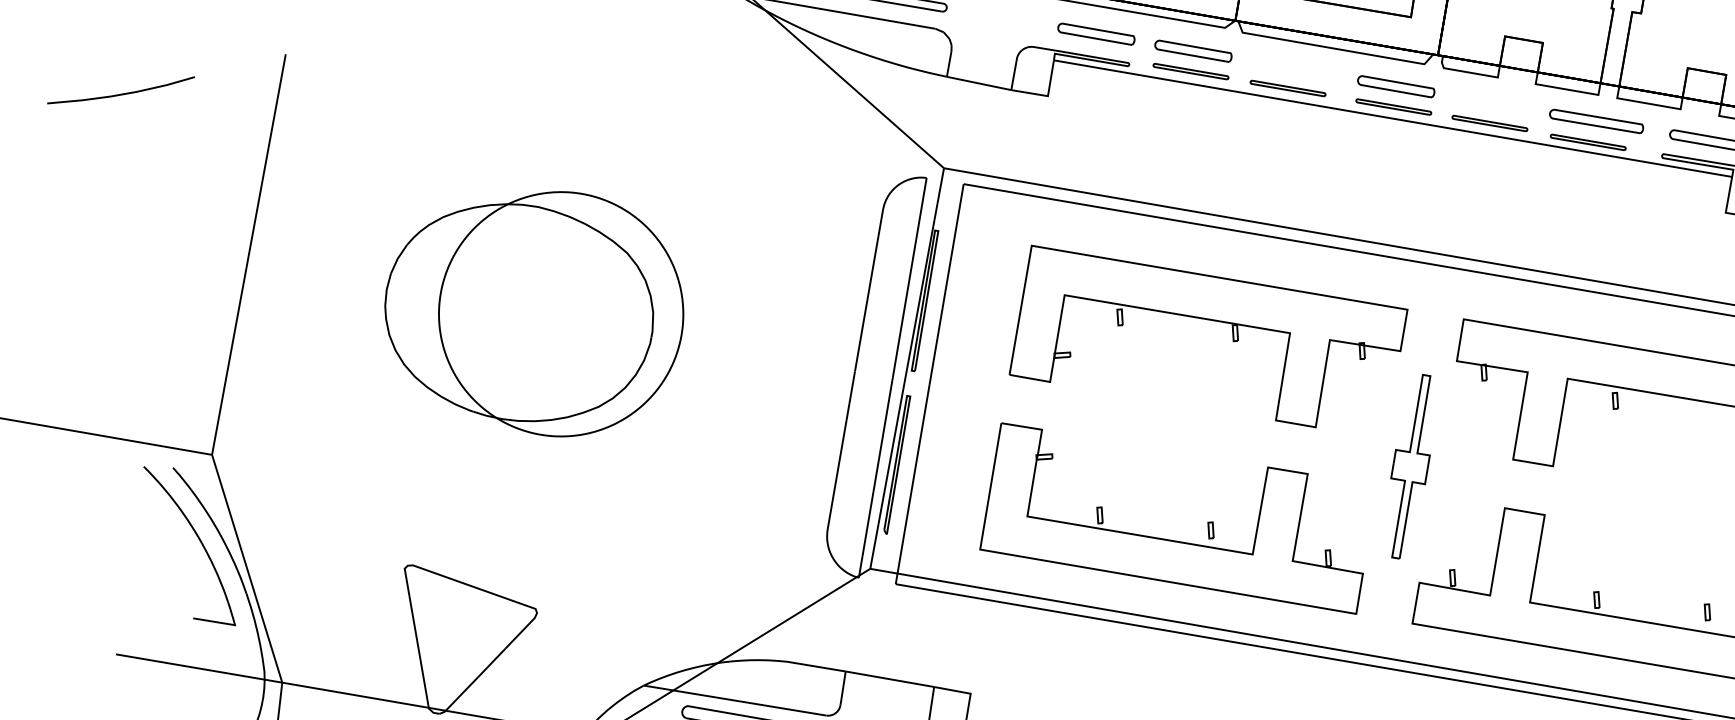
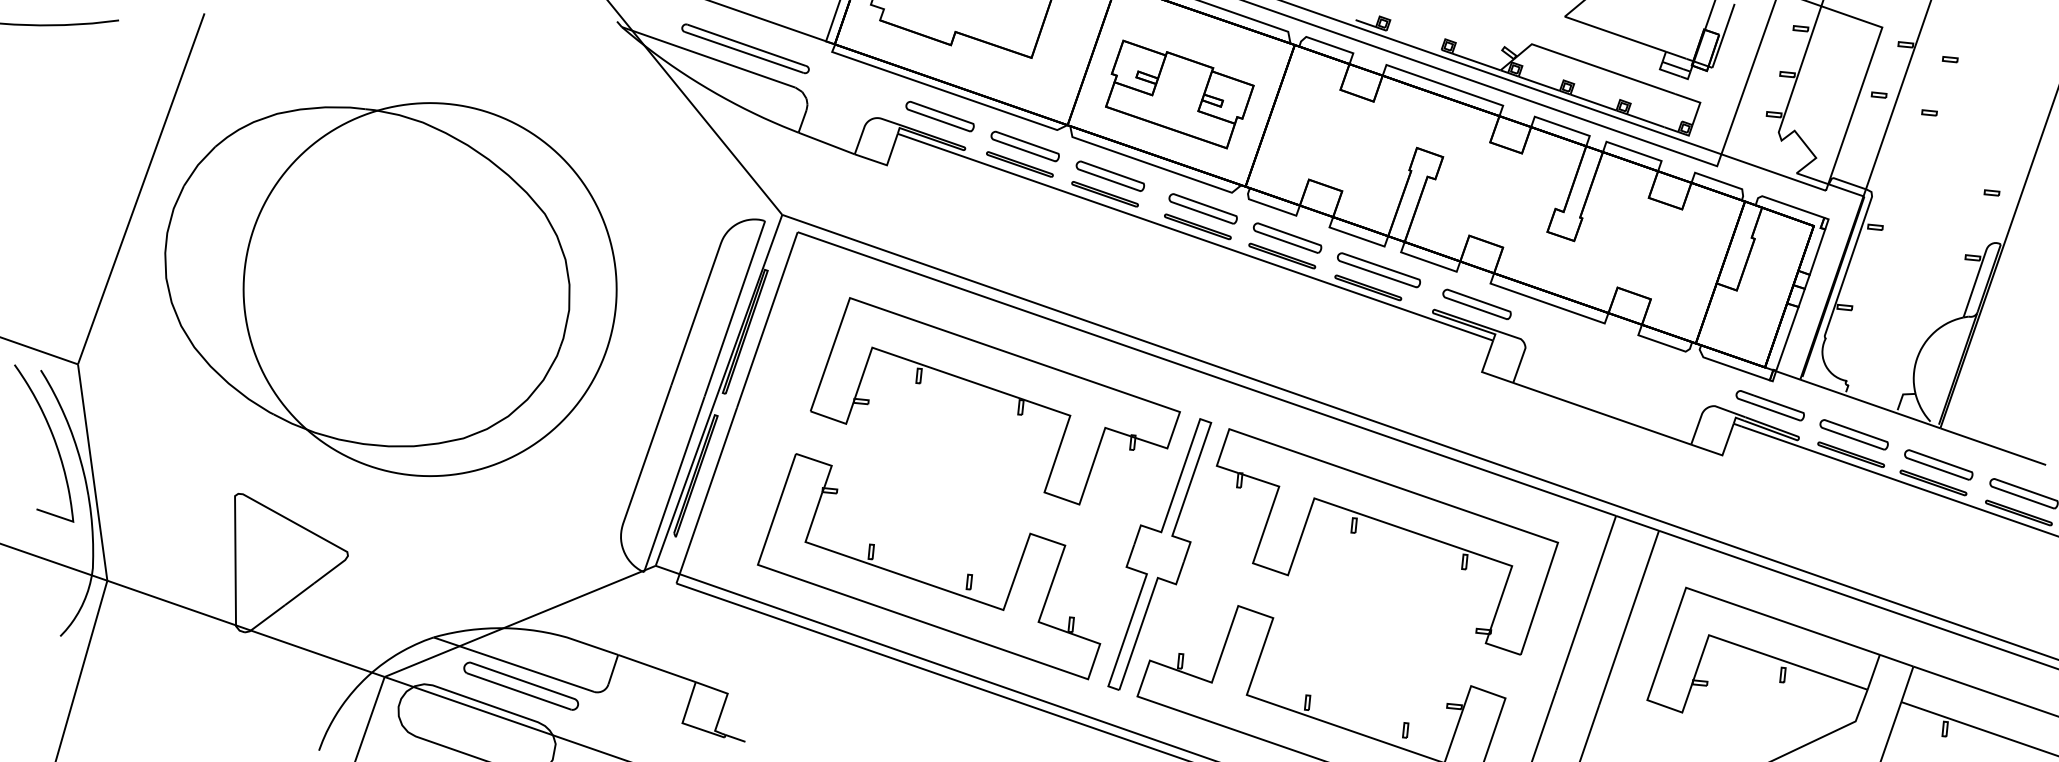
part: (1290, 67) -> (1110, 175), added
part: (1492, 102) -> (1287, 237), added
part: (535, 318) -> (390, 289), size x1.67
part: (1410, 466) -> (1159, 554), size x1.67

